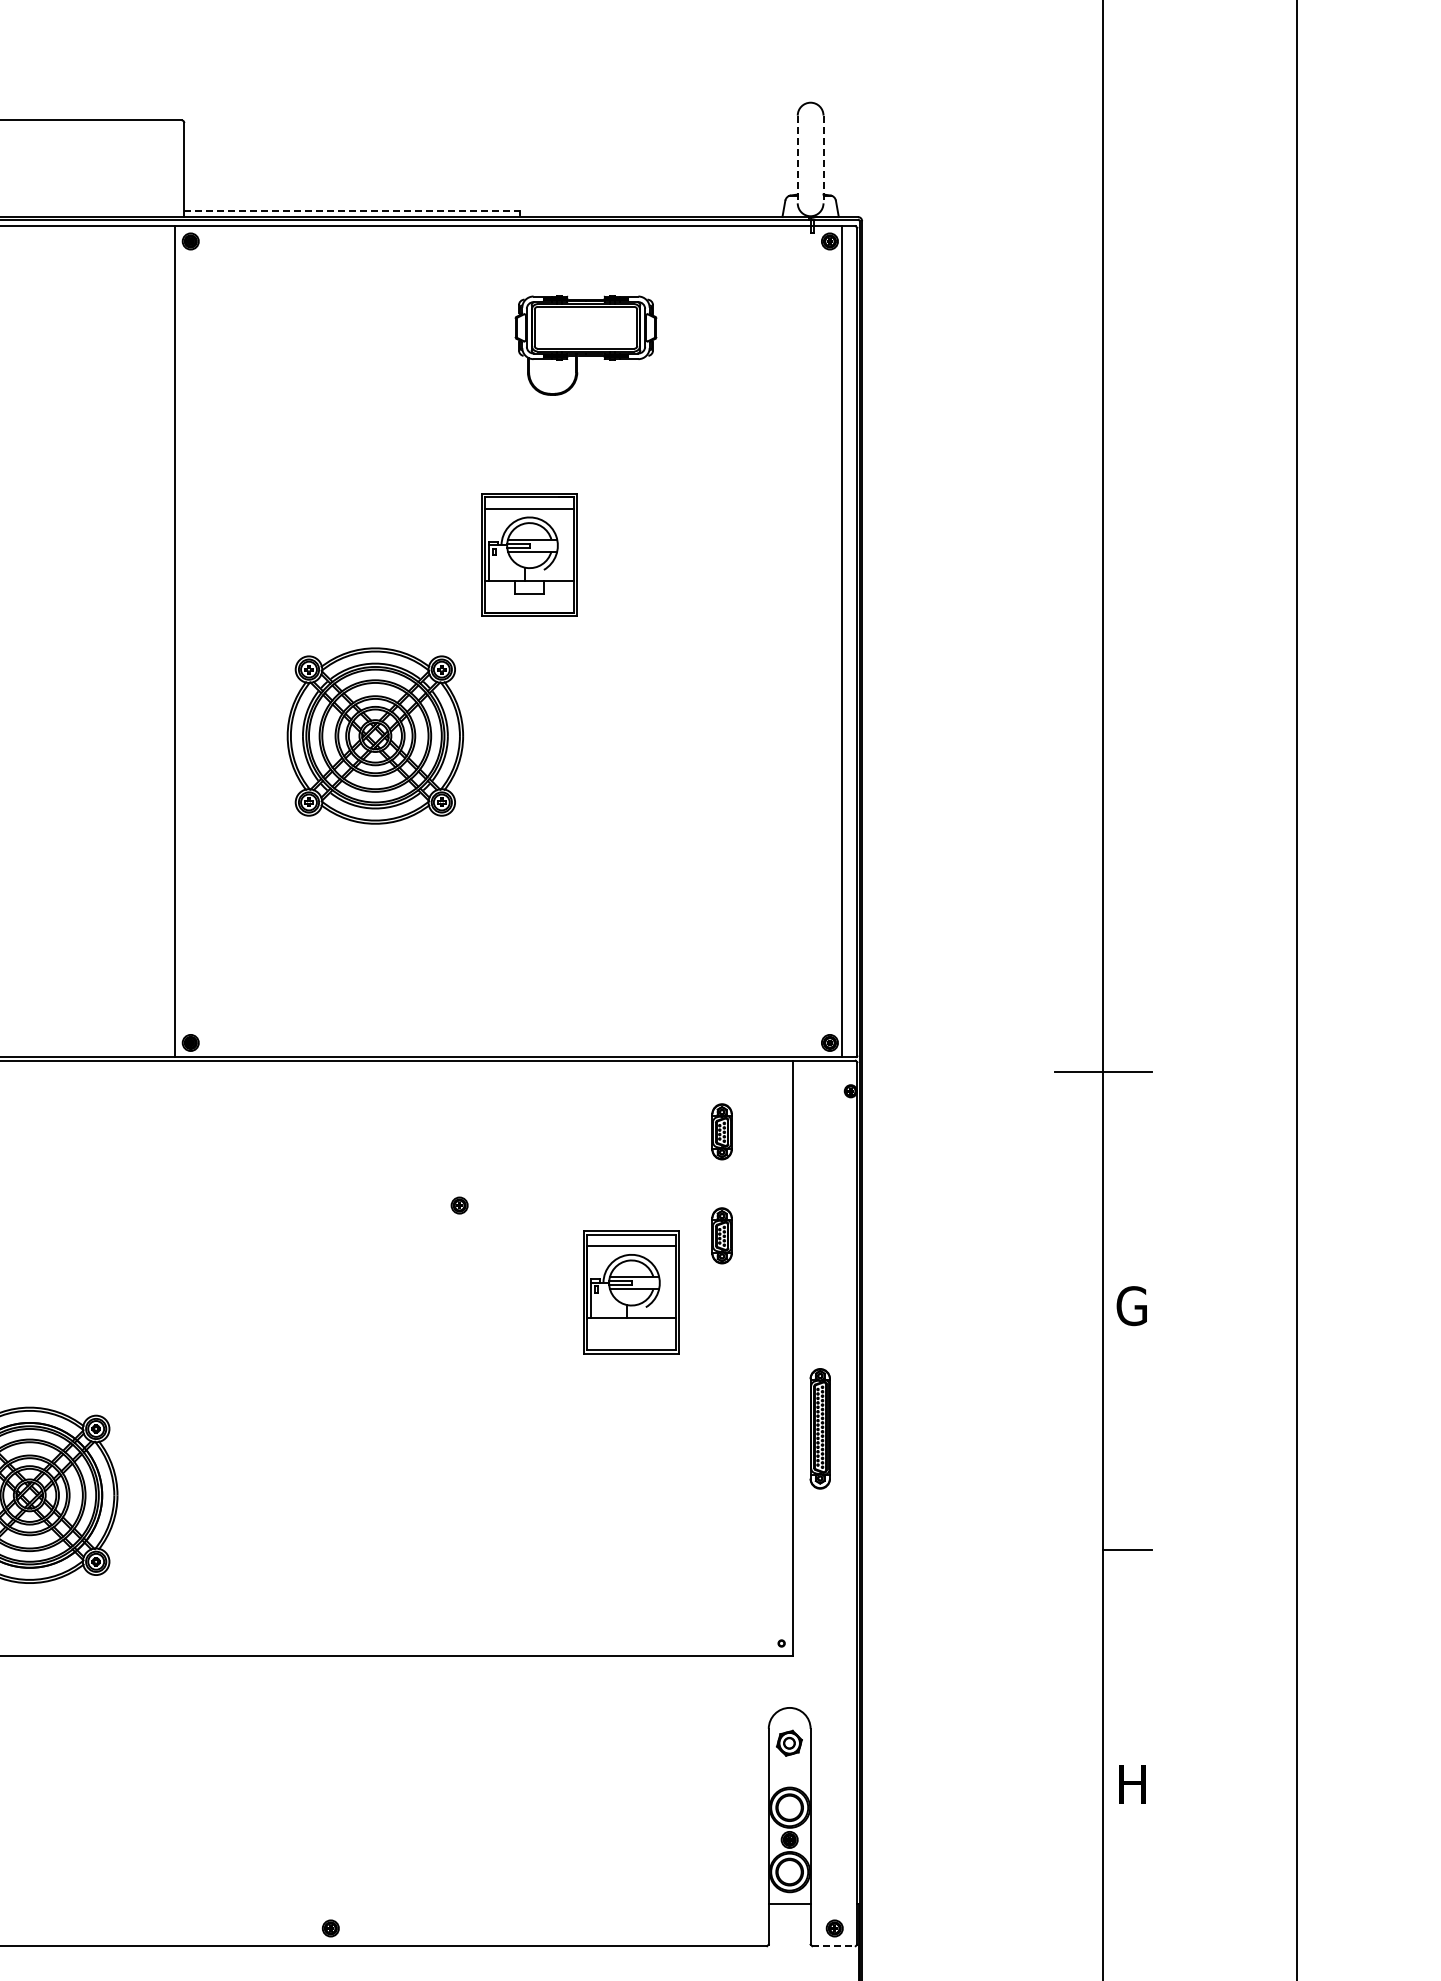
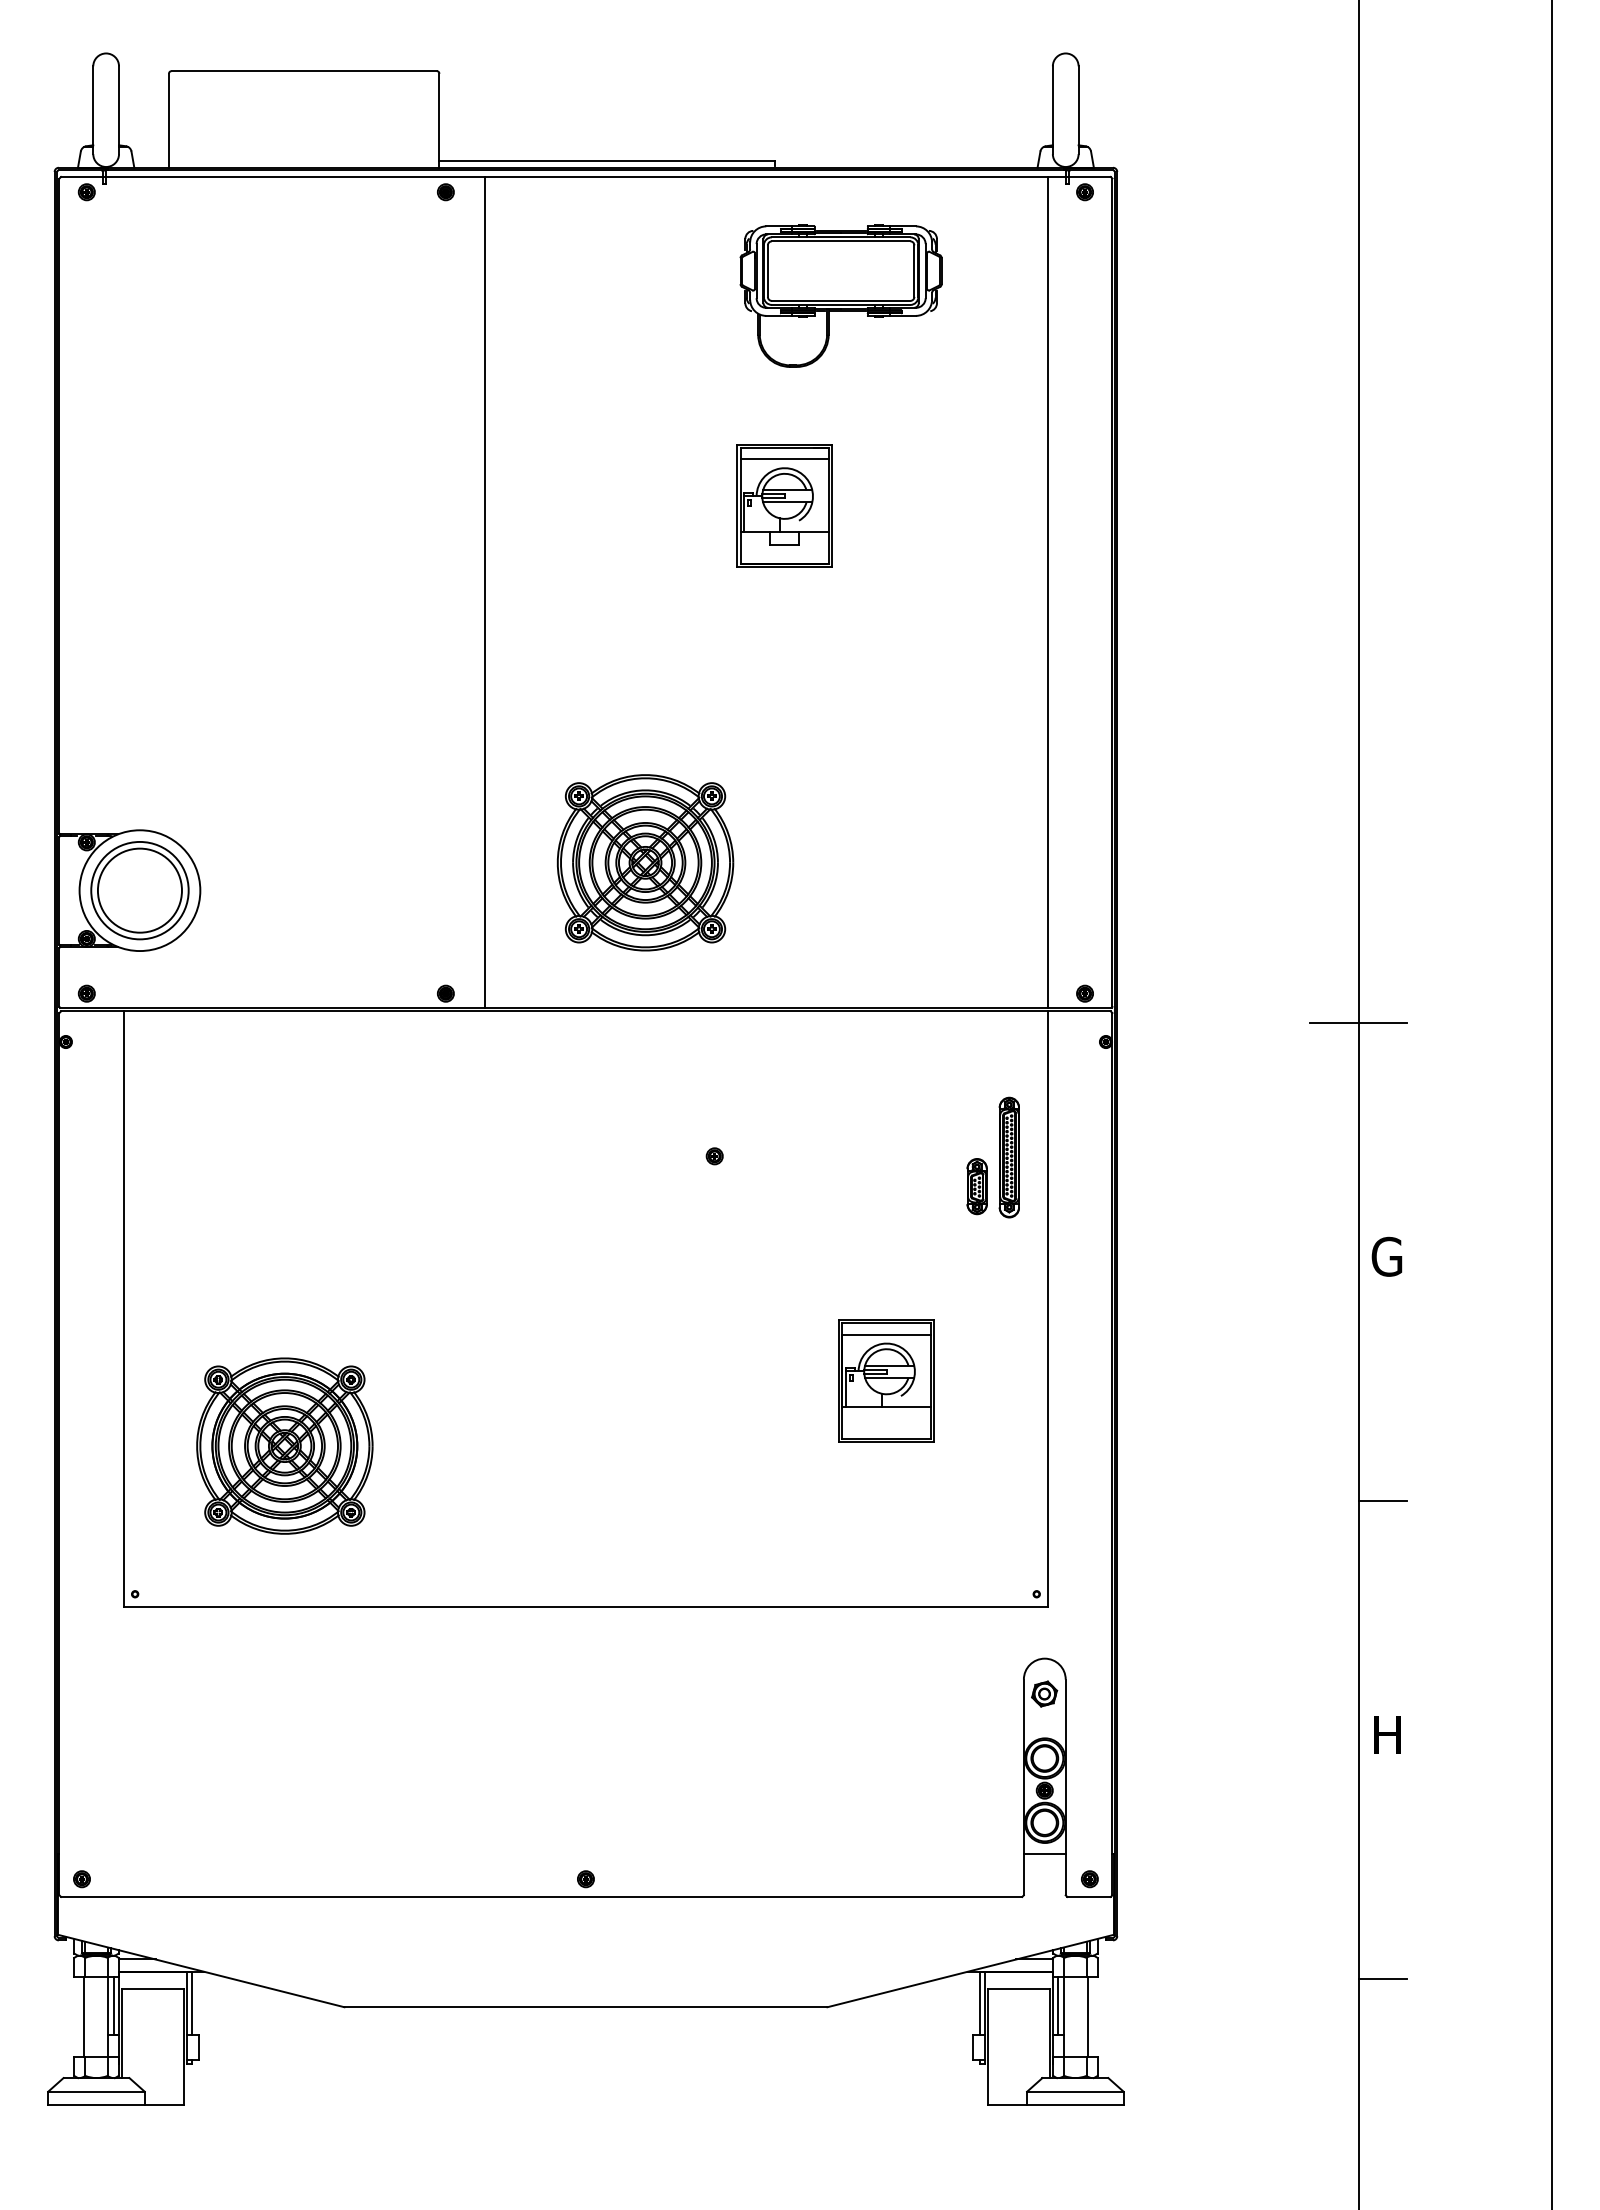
line: (797, 159) -> (1052, 110), dashed -> solid
line: (823, 159) -> (1078, 110), dashed -> solid
line: (352, 210) -> (607, 161), dashed -> solid
part: (585, 344) -> (840, 295), size x1.43
line: (175, 640) -> (484, 591), moved
line: (842, 640) -> (1048, 591), moved
part: (375, 735) -> (645, 862), moved
part: (721, 1131) -> (976, 1082), removed
part: (631, 1291) -> (886, 1380), moved
part: (819, 1428) -> (1008, 1157), moved
line: (834, 1945) -> (1089, 1896), dashed -> solid

